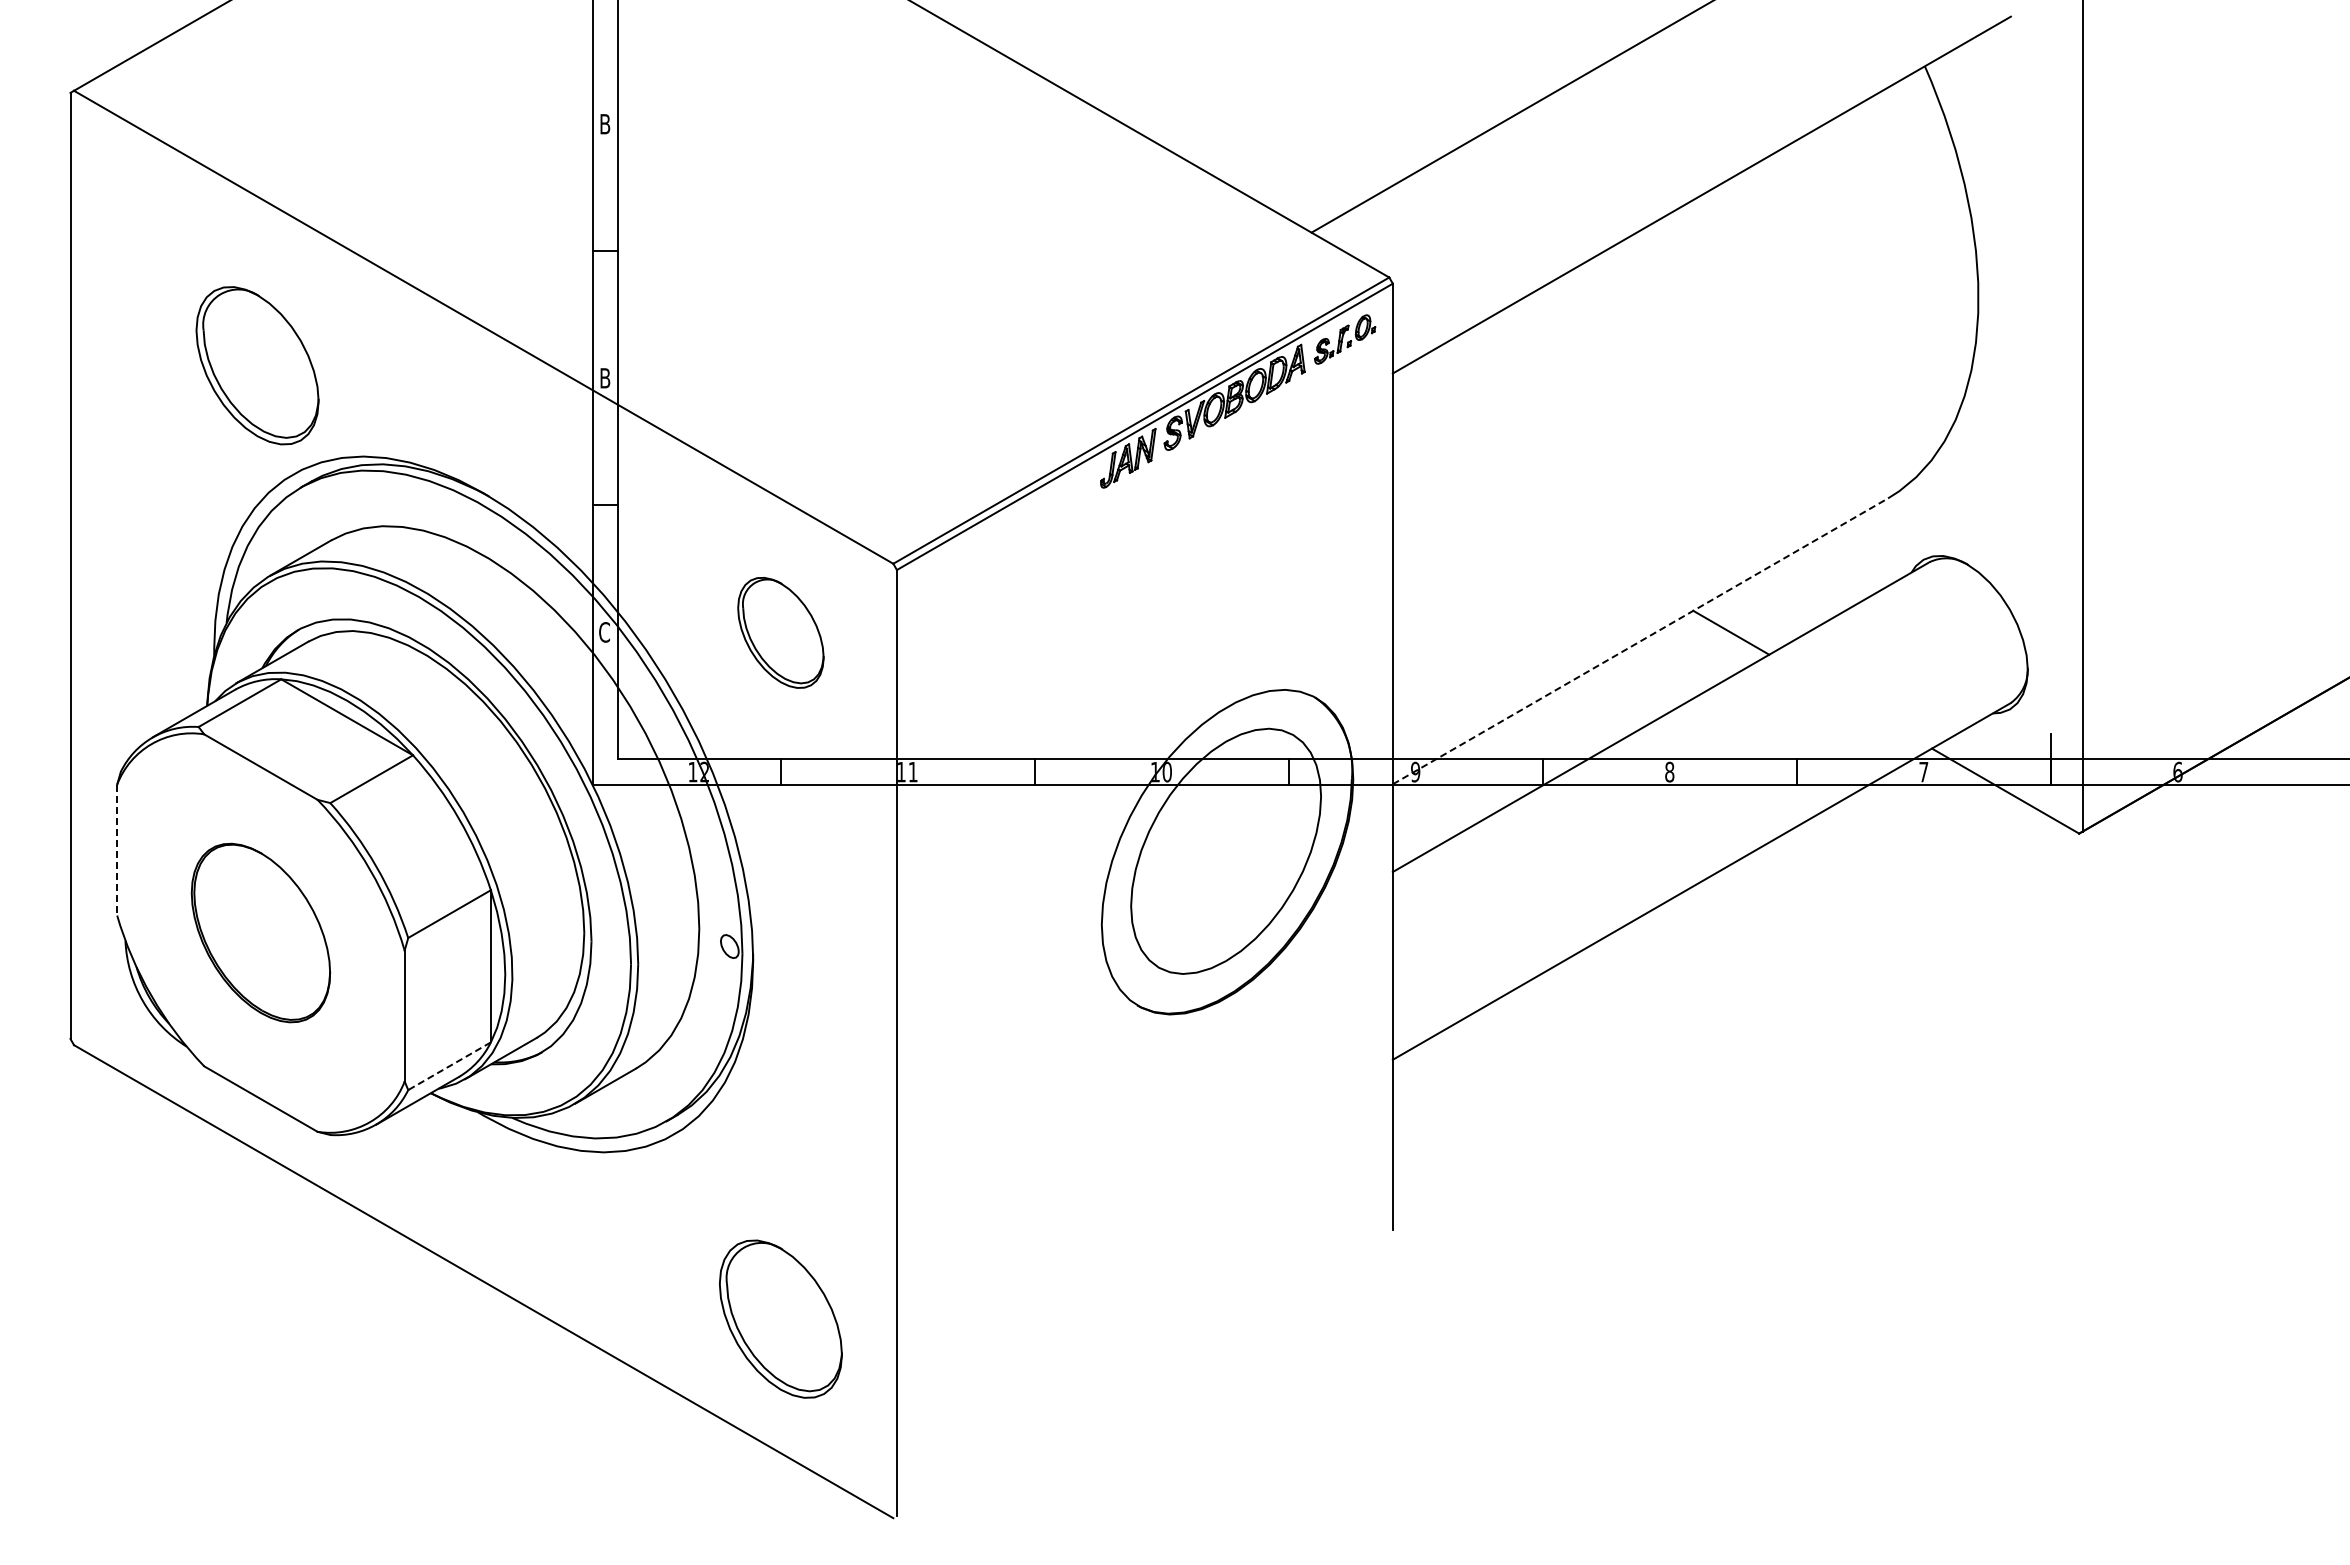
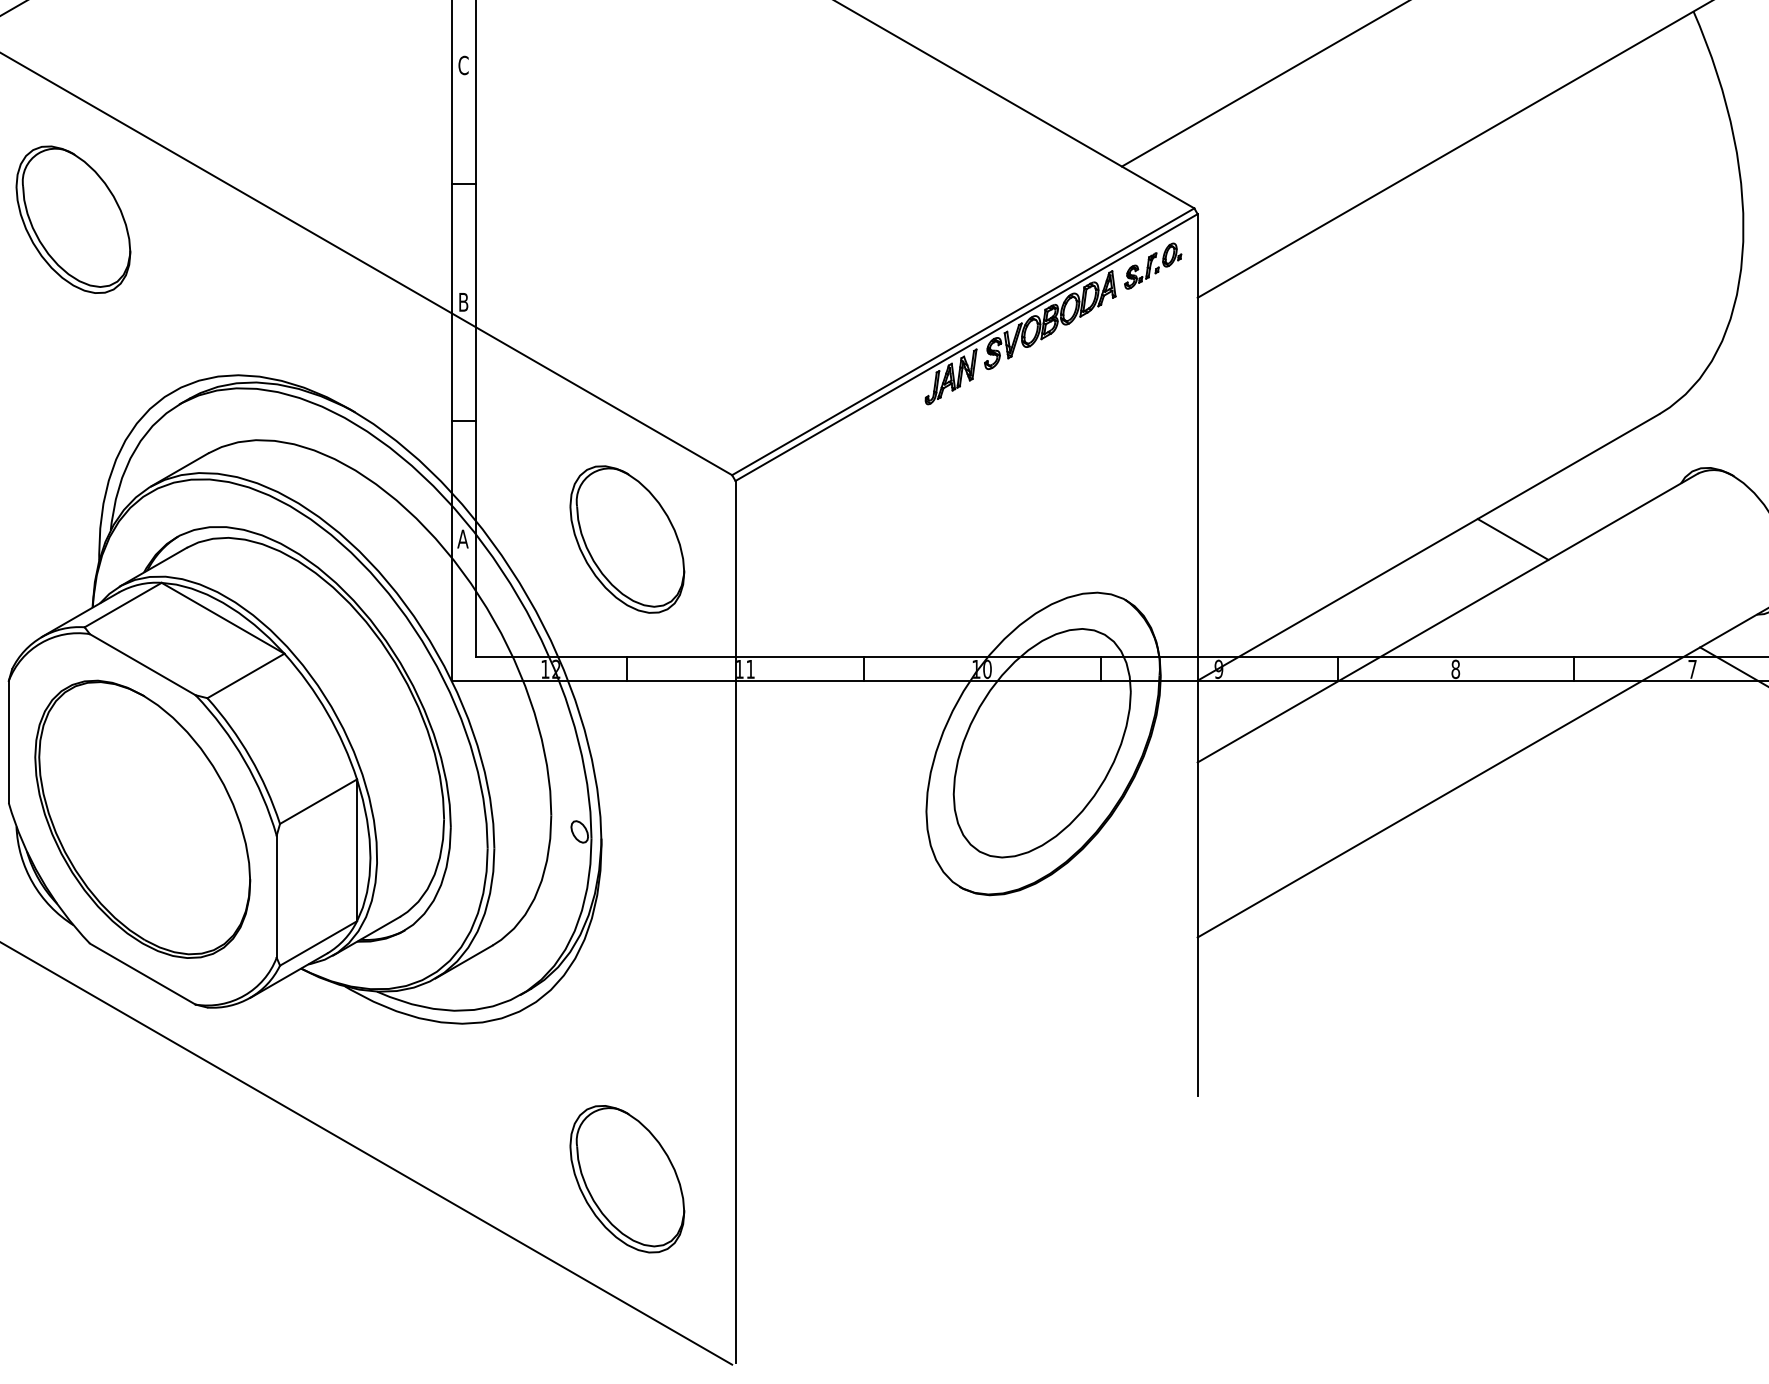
text: (604, 123) -> (462, 64), B -> C
part: (257, 365) -> (73, 219), moved
text: (604, 632) -> (462, 539), C -> A
part: (780, 632) -> (626, 539), size x1.43
line: (1640, 641) -> (1428, 547), dashed -> solid
line: (117, 850) -> (9, 742), dashed -> solid
part: (260, 932) -> (142, 818), size x1.67
line: (449, 1066) -> (318, 943), dashed -> solid

